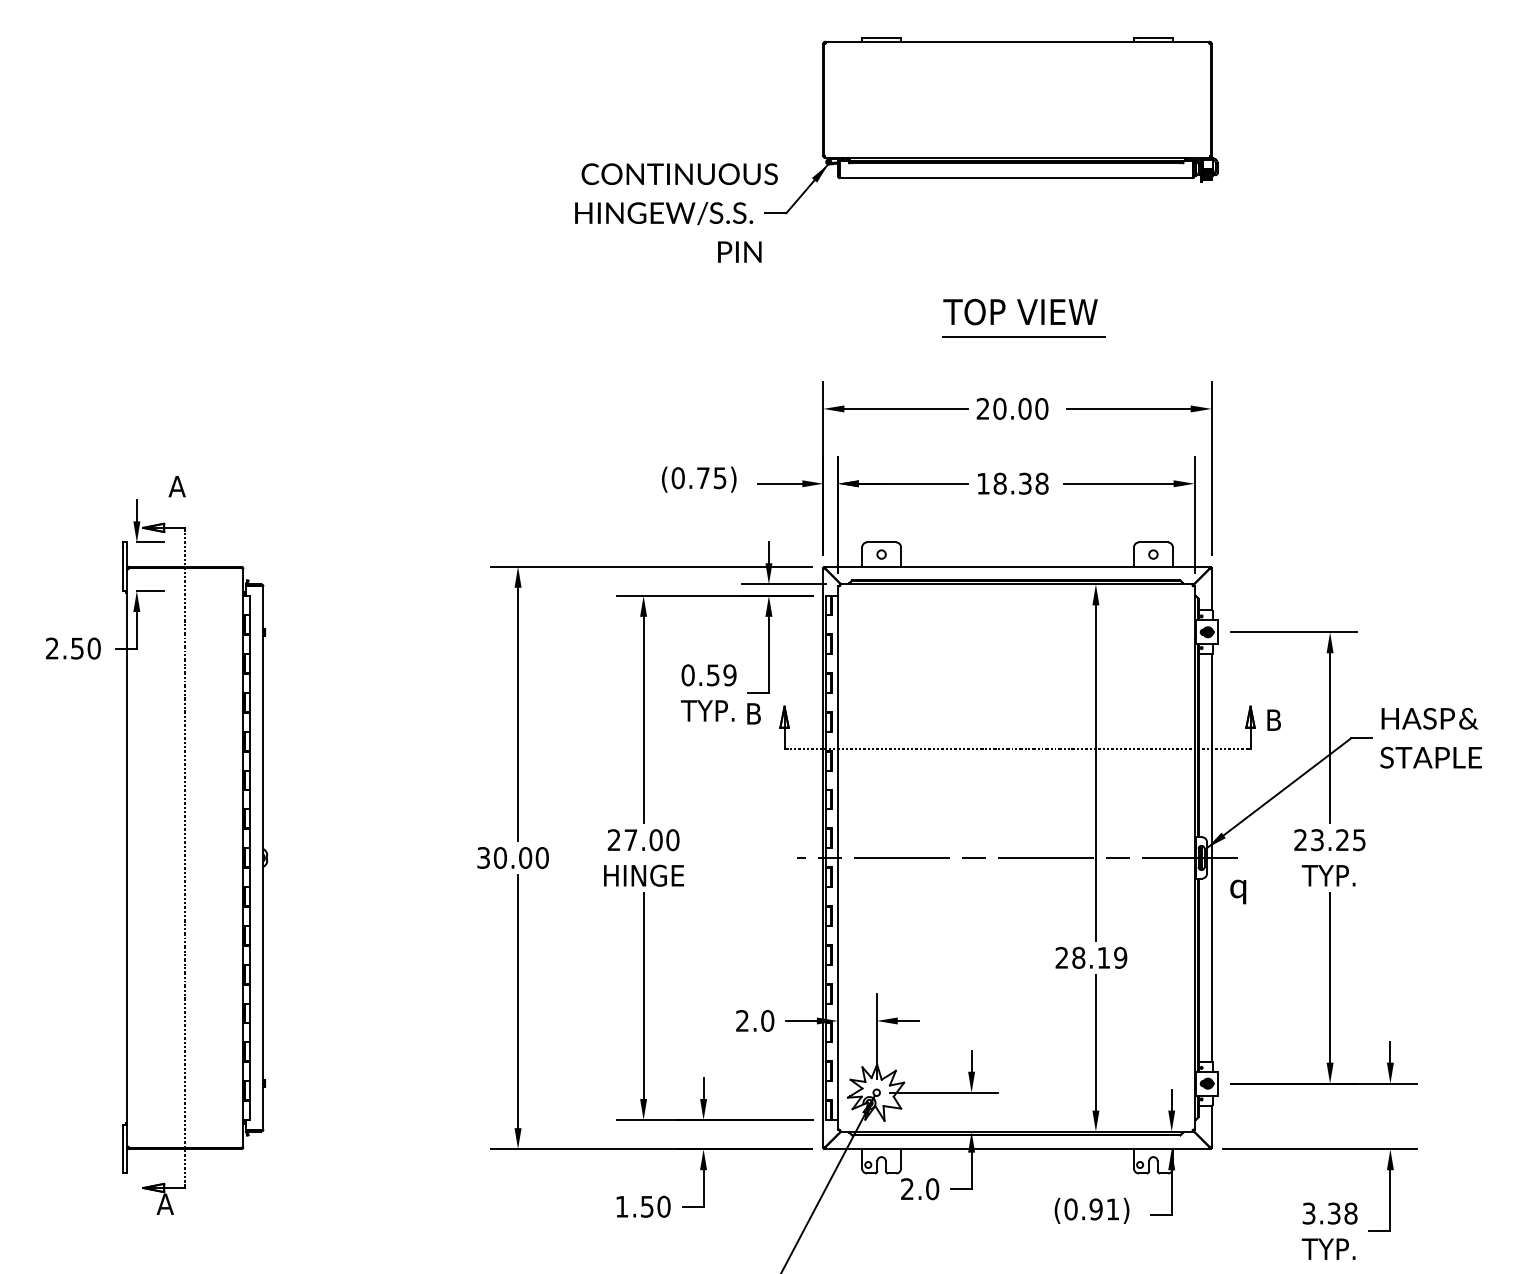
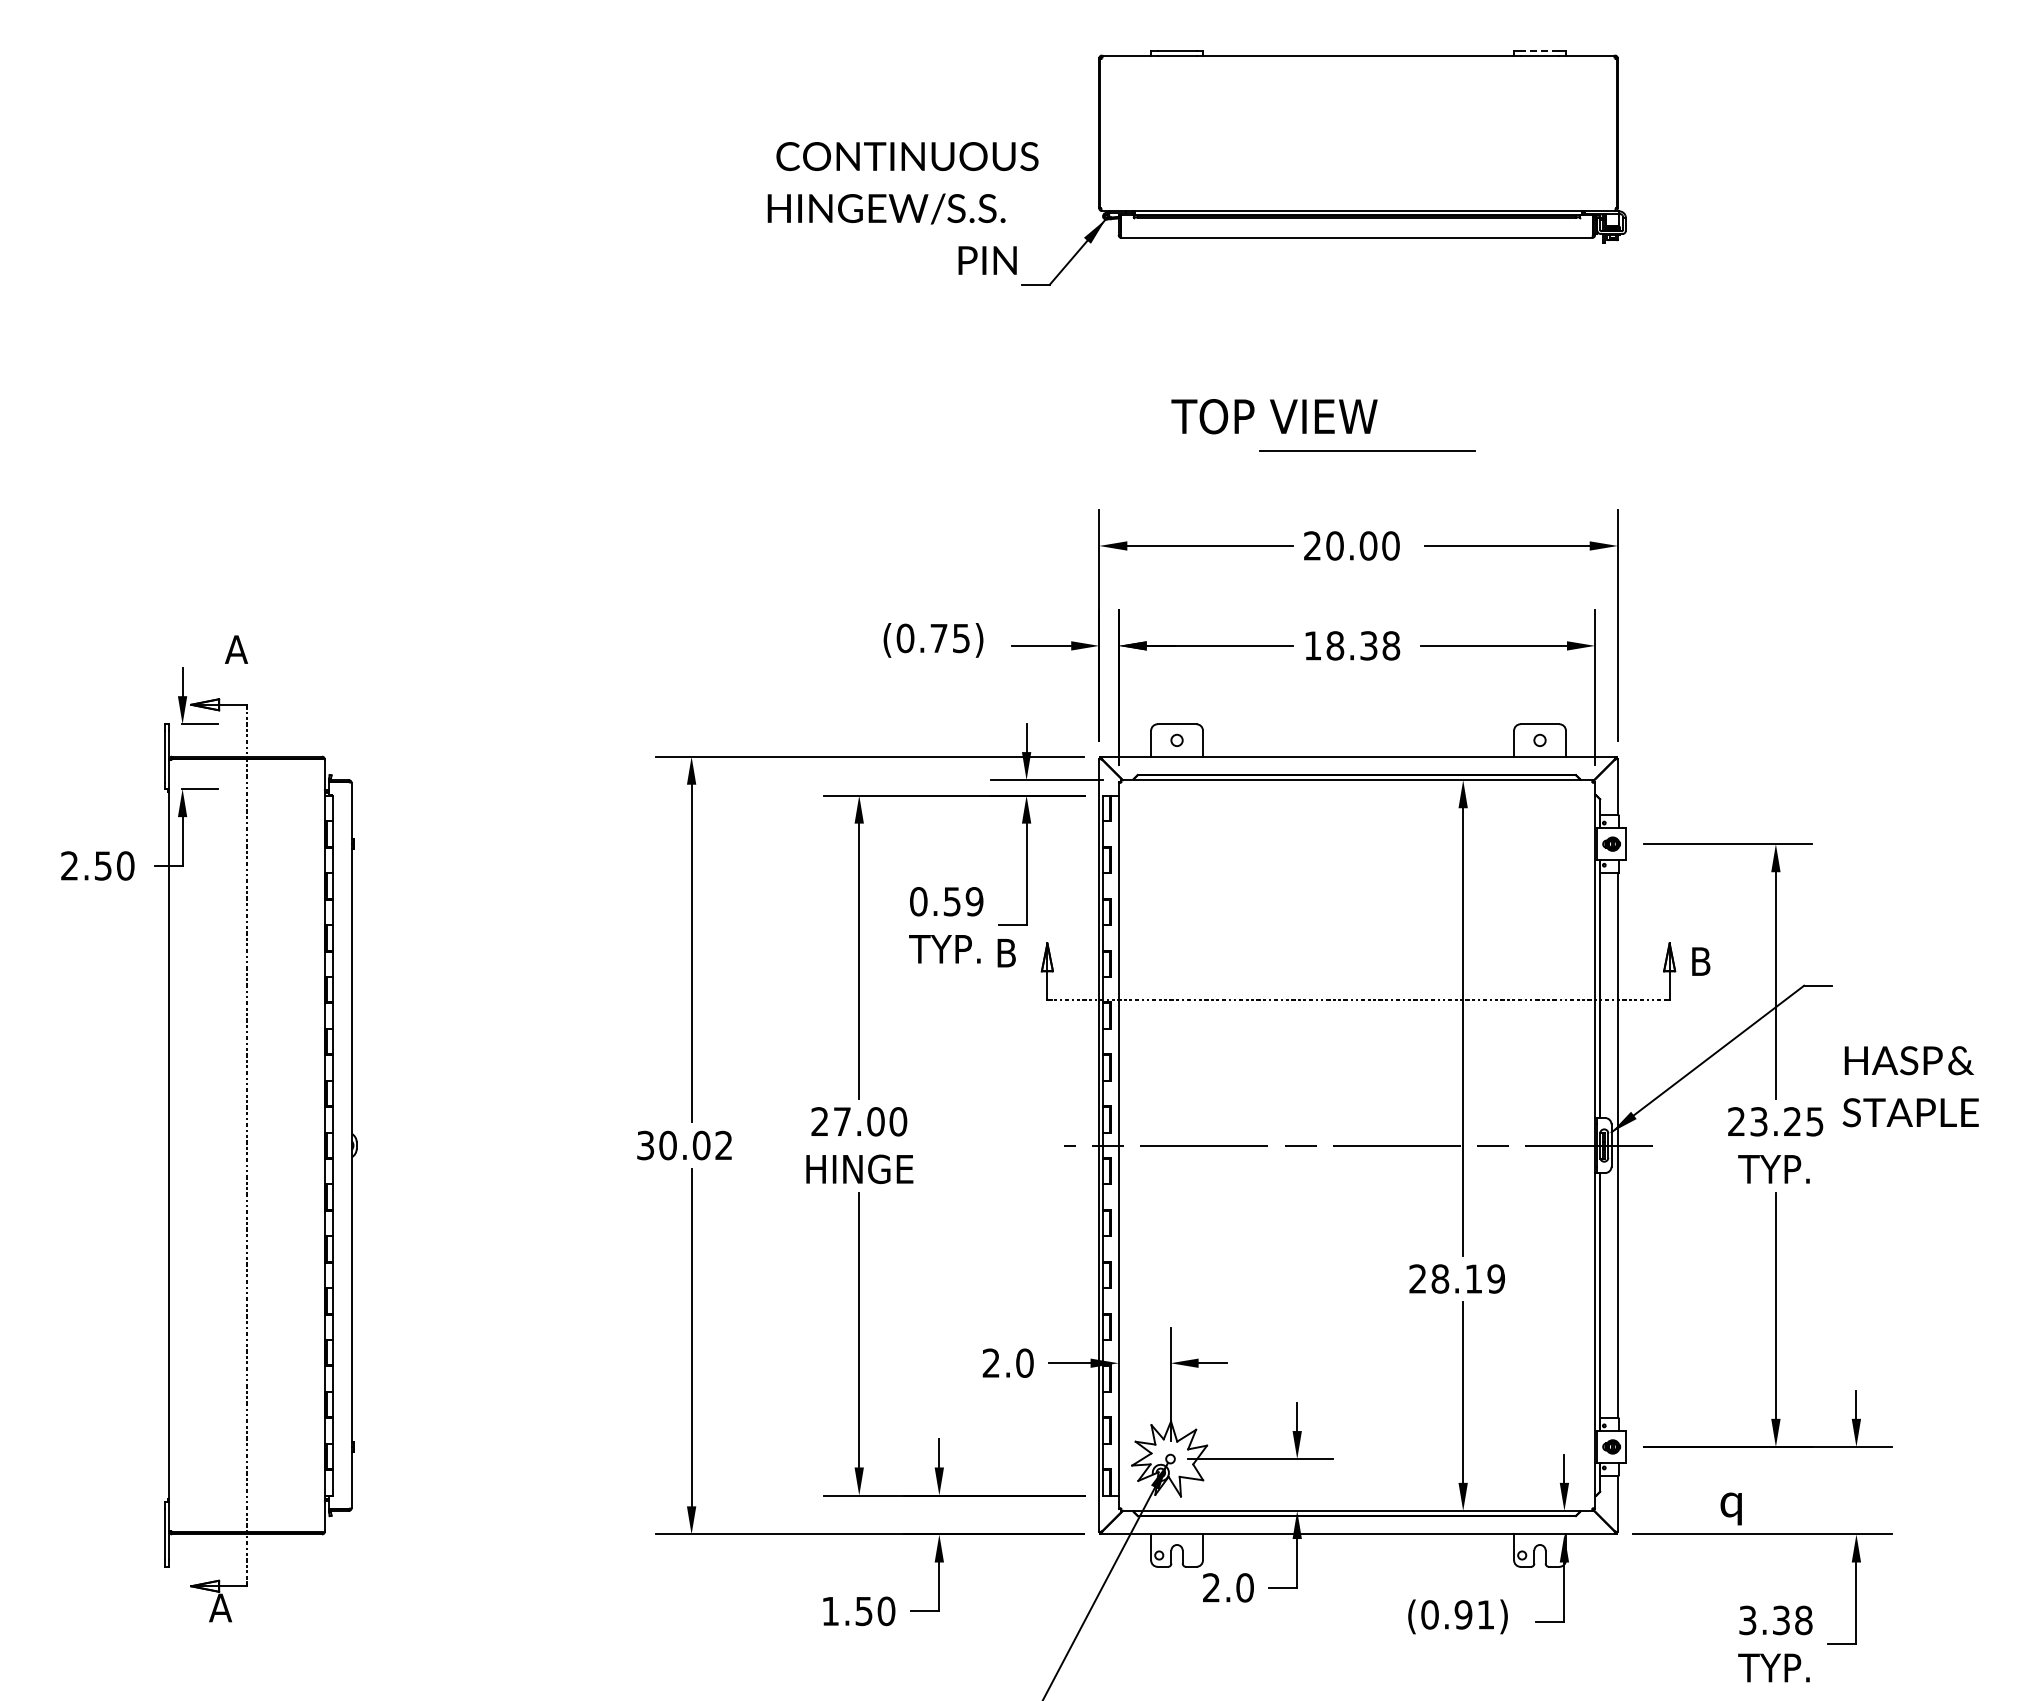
line: (1153, 37) -> (1539, 50), solid -> dashed
text: (676, 213) -> (902, 208), moved
text: (1020, 311) -> (1274, 416), moved
text: (1430, 738) -> (1910, 1086), moved
text: (541, 857) -> (723, 1145), 30.00 -> 30.02
text: (1237, 891) -> (1730, 1508), moved

